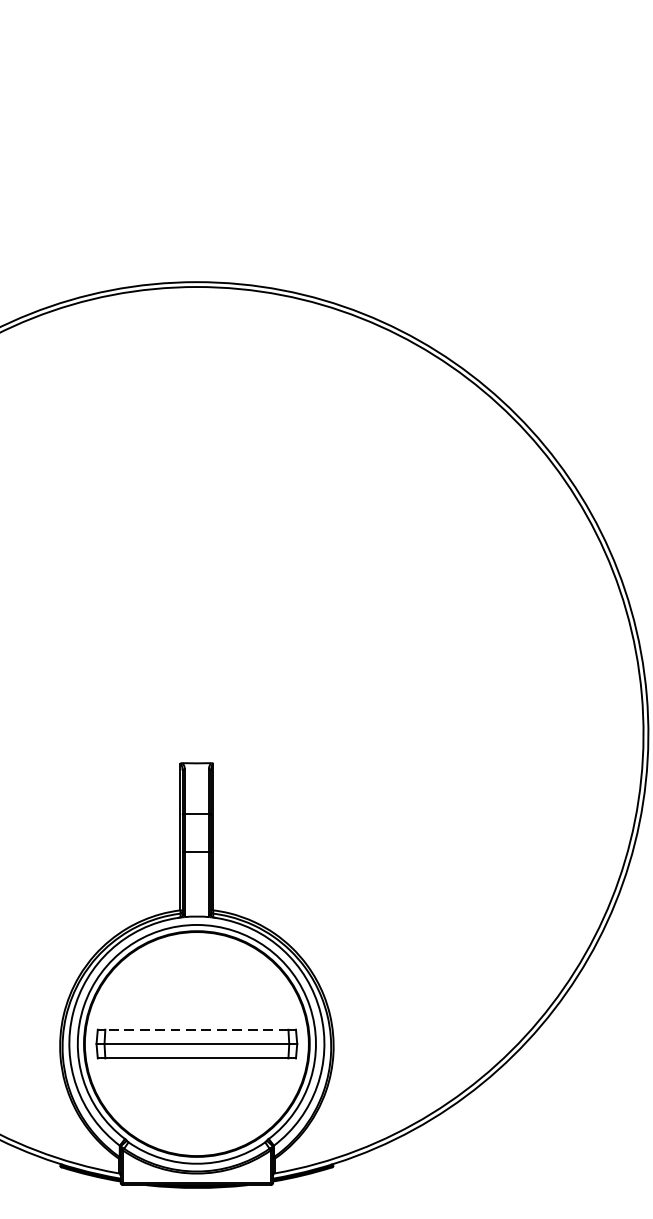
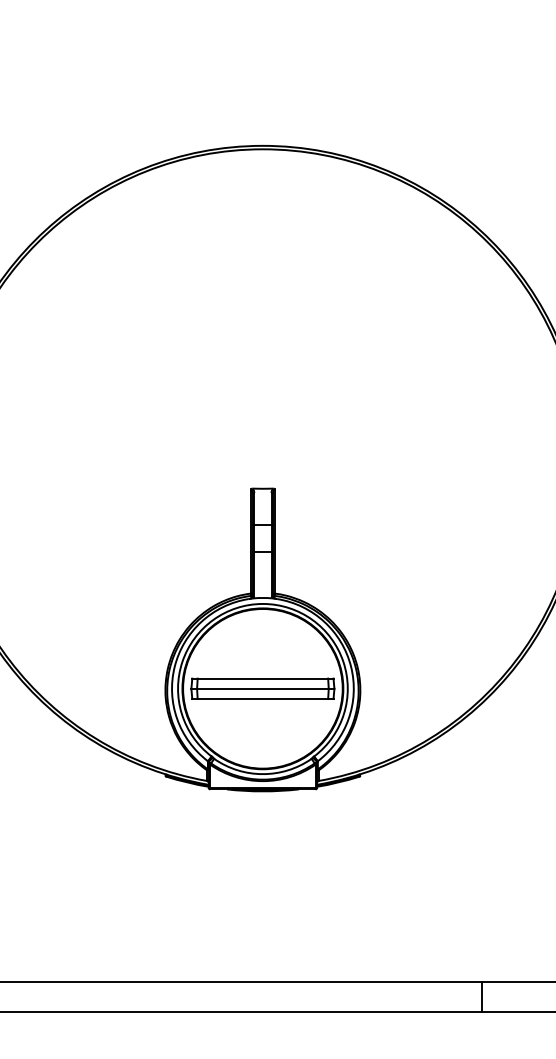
line: (196, 1029) -> (262, 678), dashed -> solid

